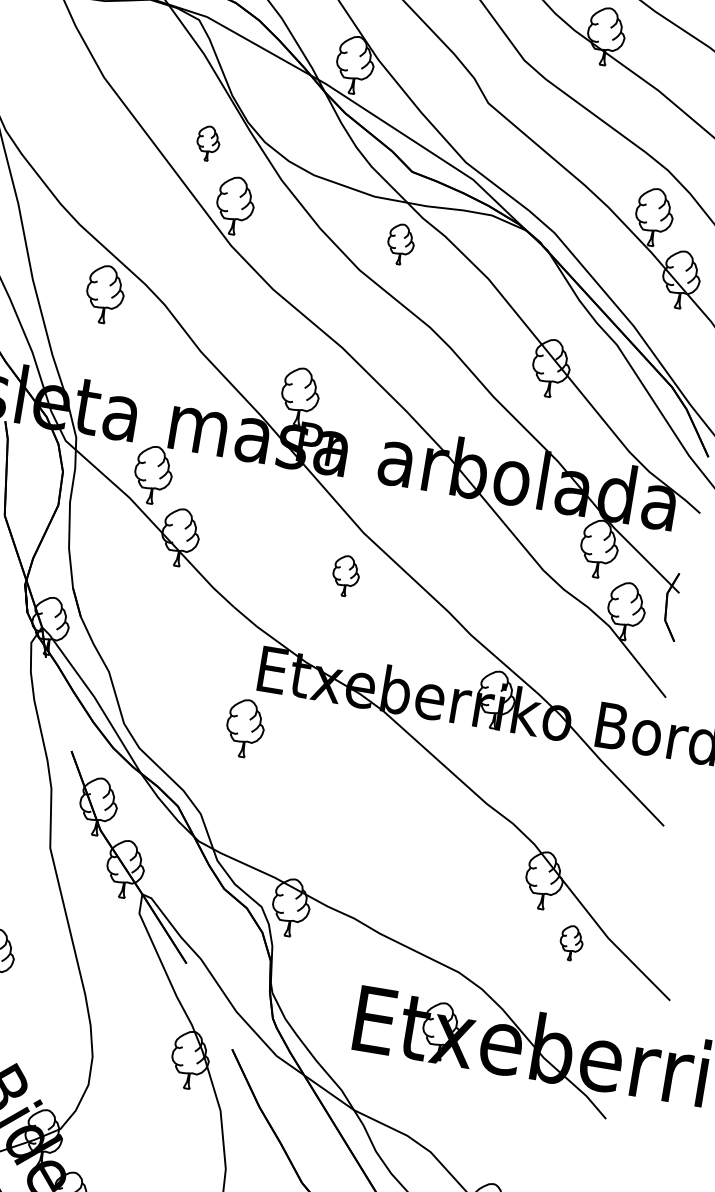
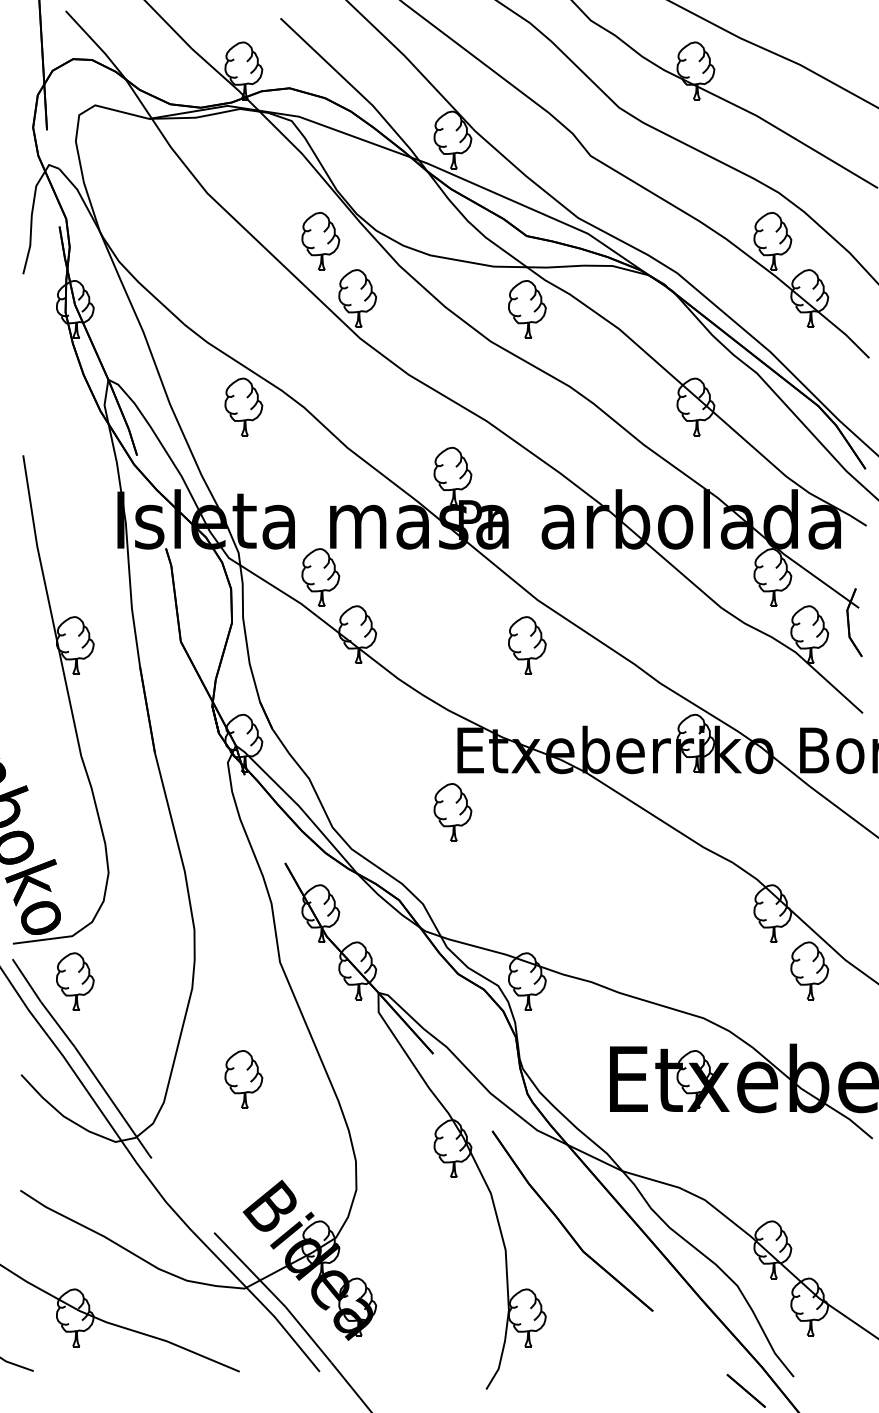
part: (207, 143) -> (320, 241), size x1.67
part: (401, 244) -> (527, 309), size x1.43
part: (346, 575) -> (527, 645), size x1.43
part: (571, 942) -> (809, 970), size x1.67

